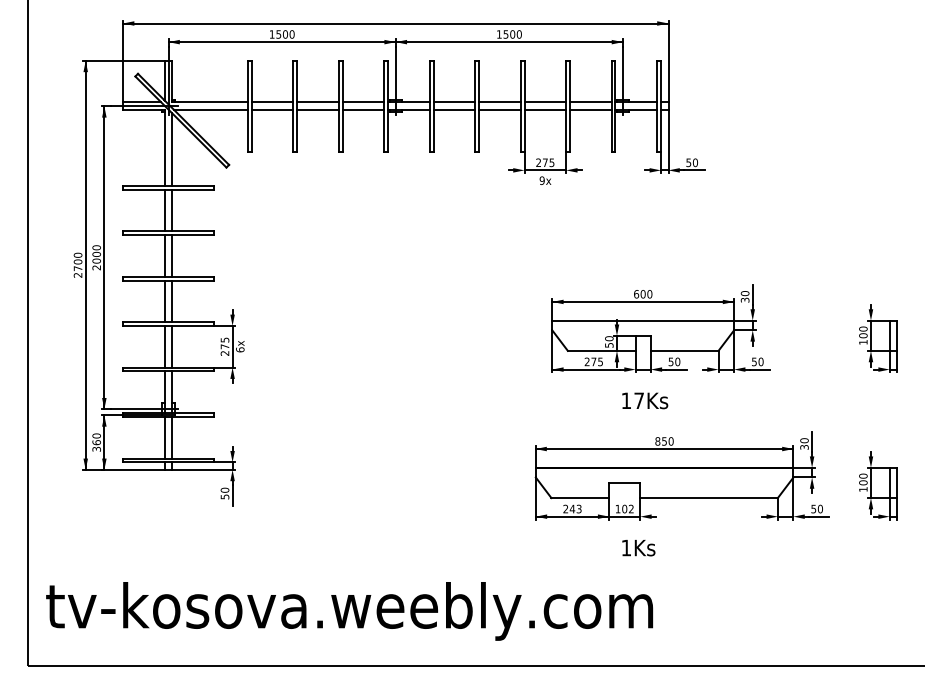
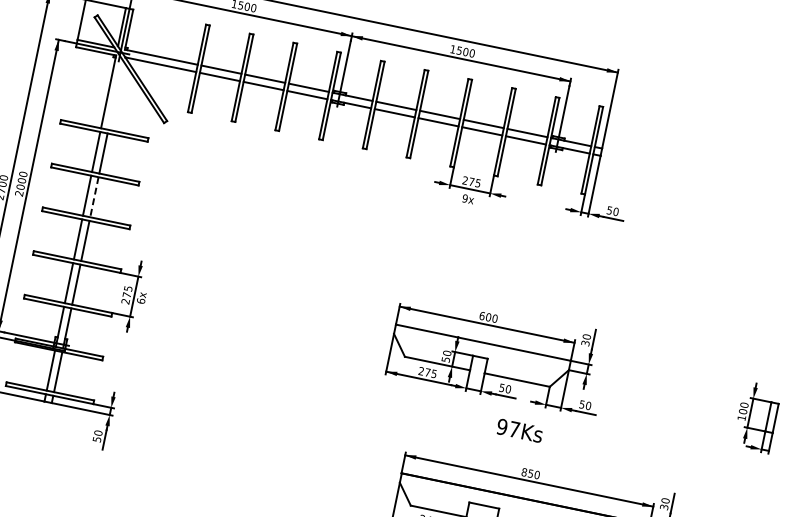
line: (172, 149) -> (115, 94), removed
line: (172, 255) -> (94, 196), solid -> dashed
part: (660, 328) -> (498, 353), moved
text: (626, 400) -> (502, 426), 17Ks -> 97Ks

